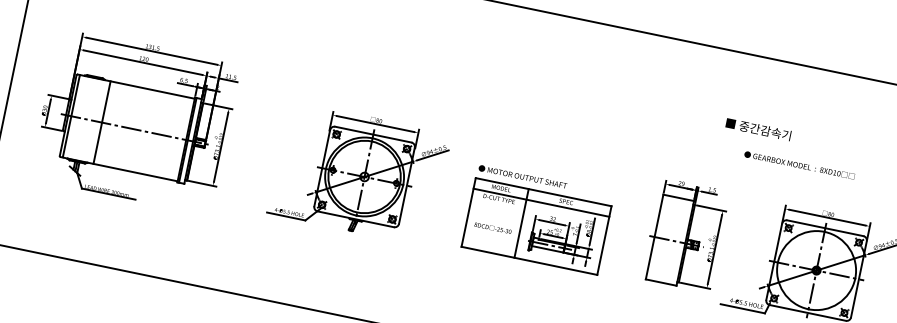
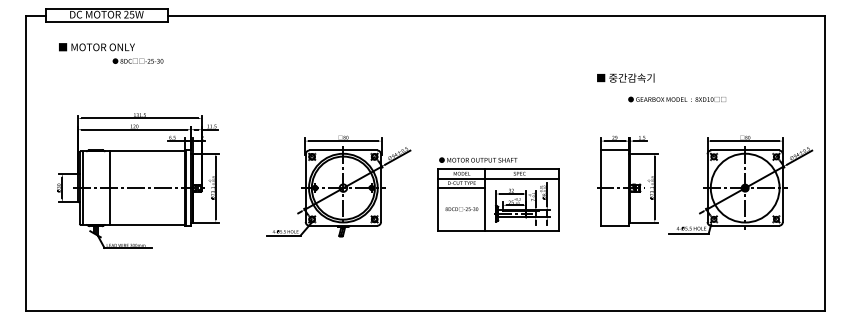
text: (758, 128) -> (625, 77), moved
text: (799, 165) -> (677, 99), moved
line: (497, 204) -> (461, 188), added

